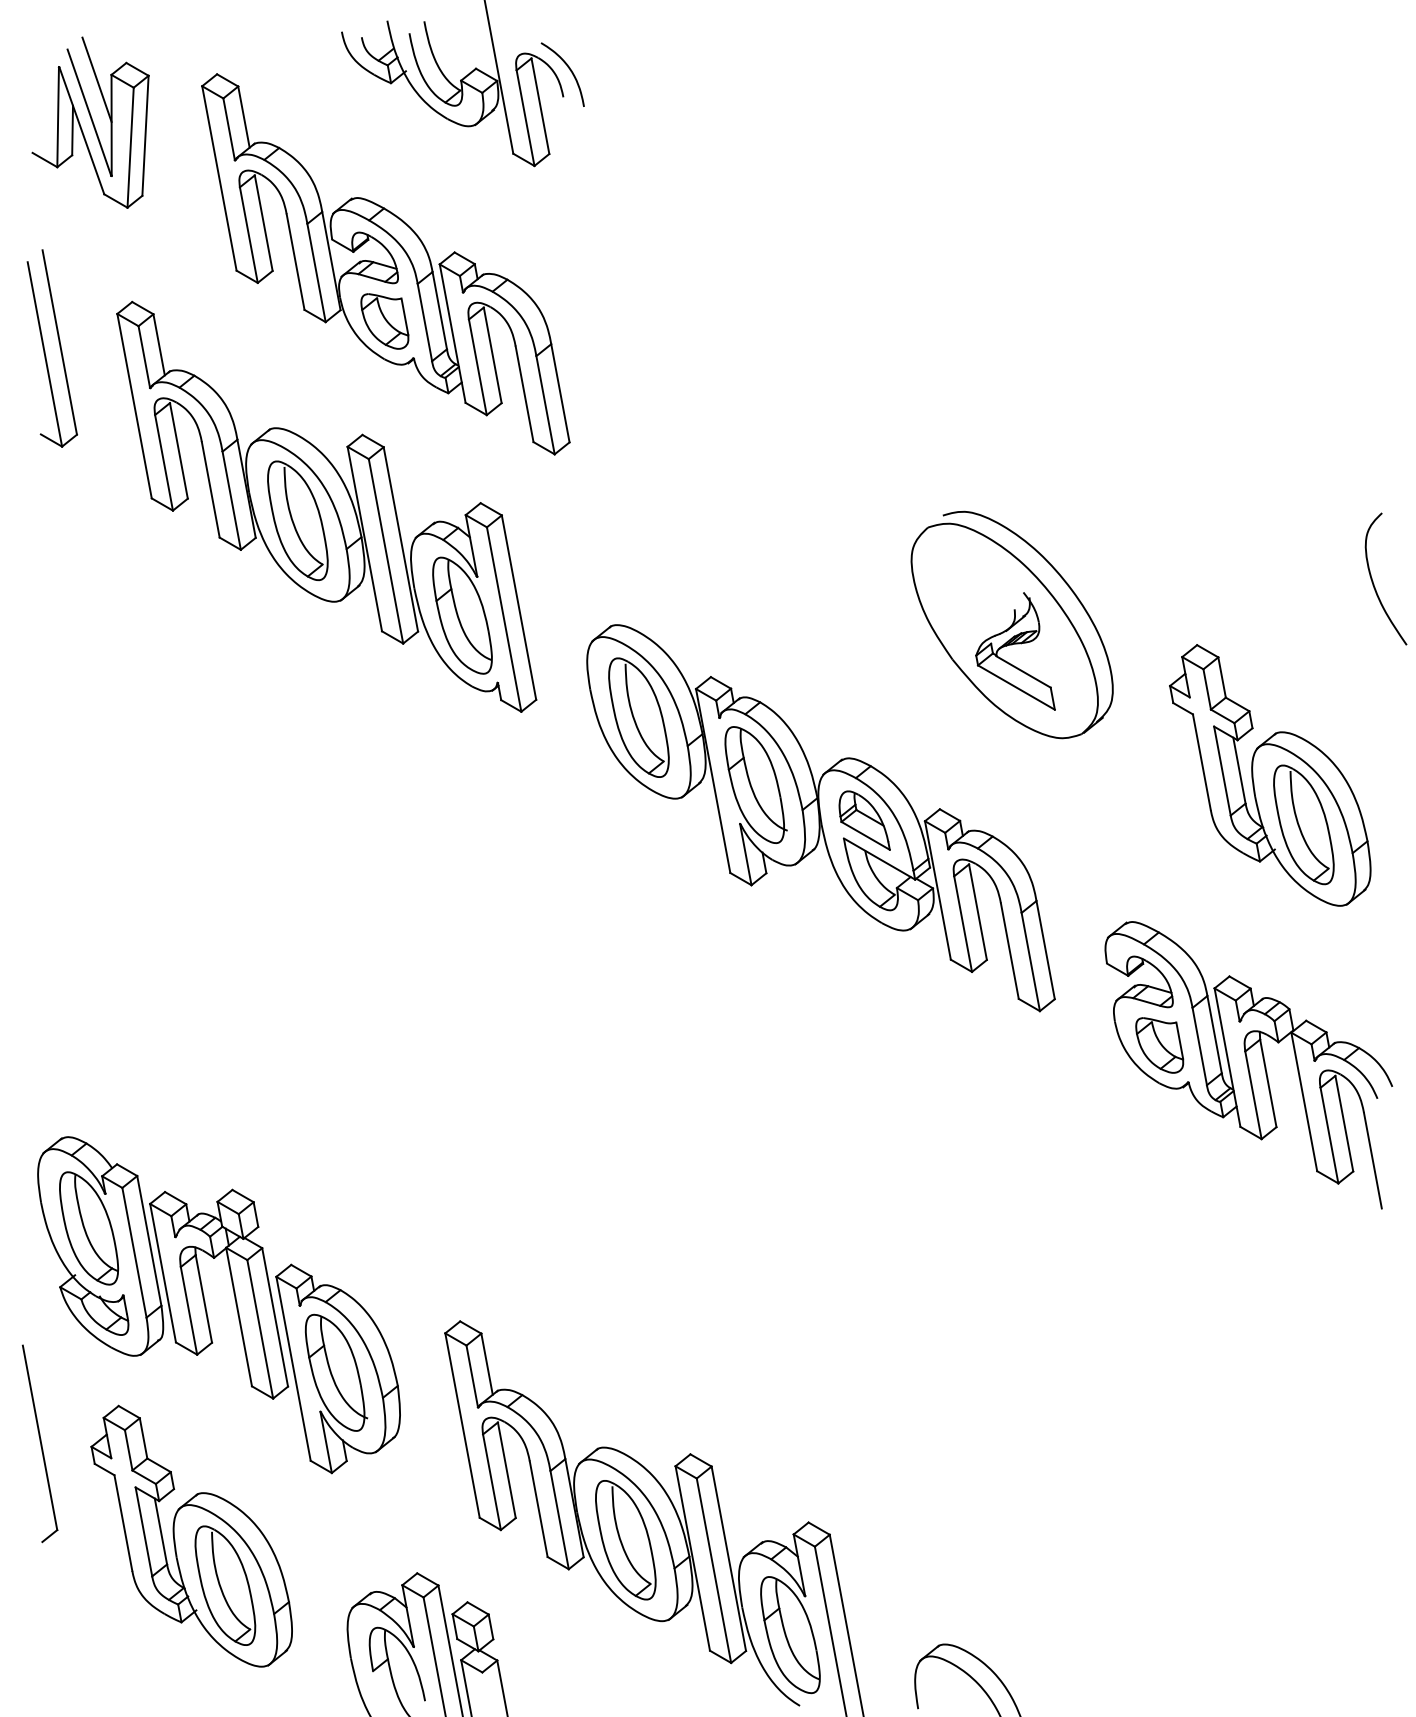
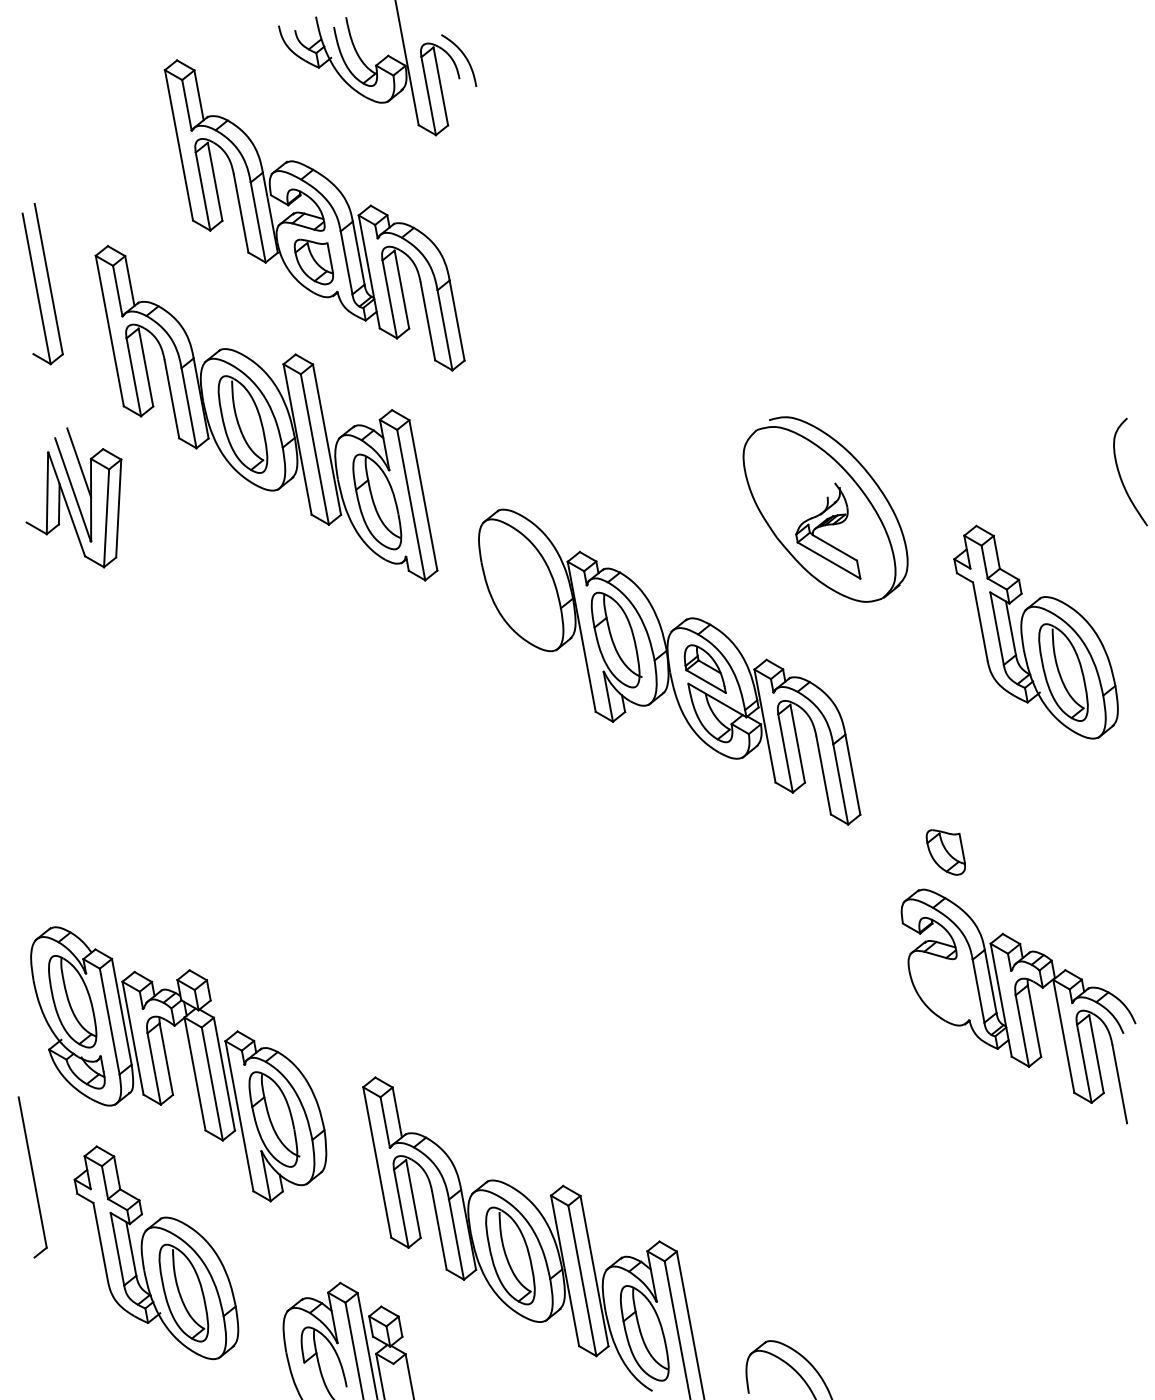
part: (90, 122) -> (73, 497), moved
part: (638, 717) -> (520, 585), removed
part: (1248, 1065) -> (1018, 1006), moved

